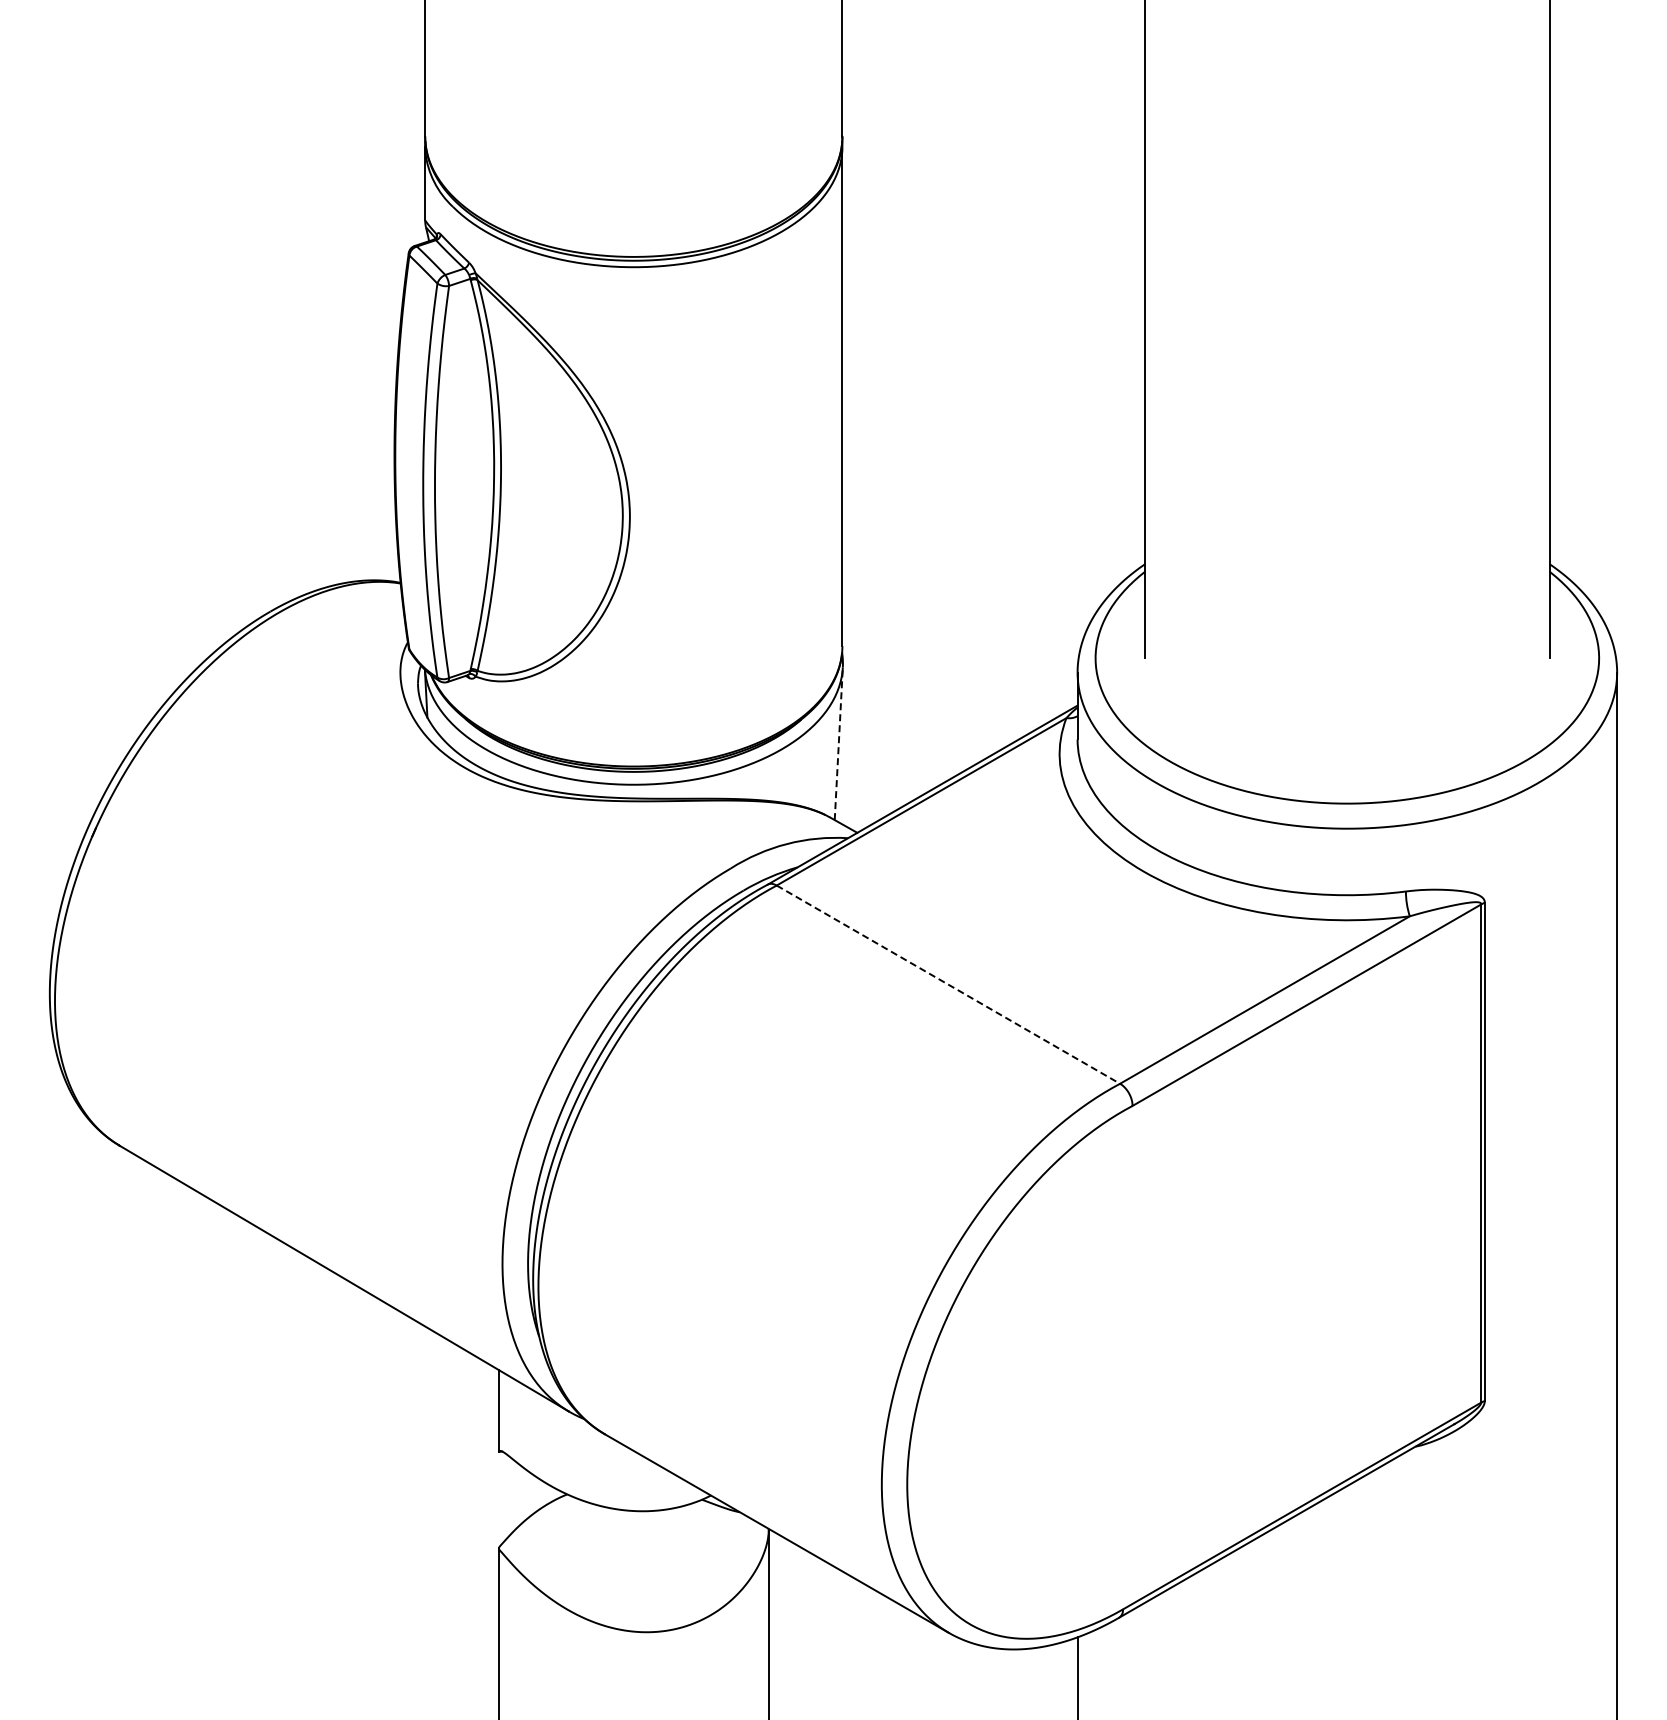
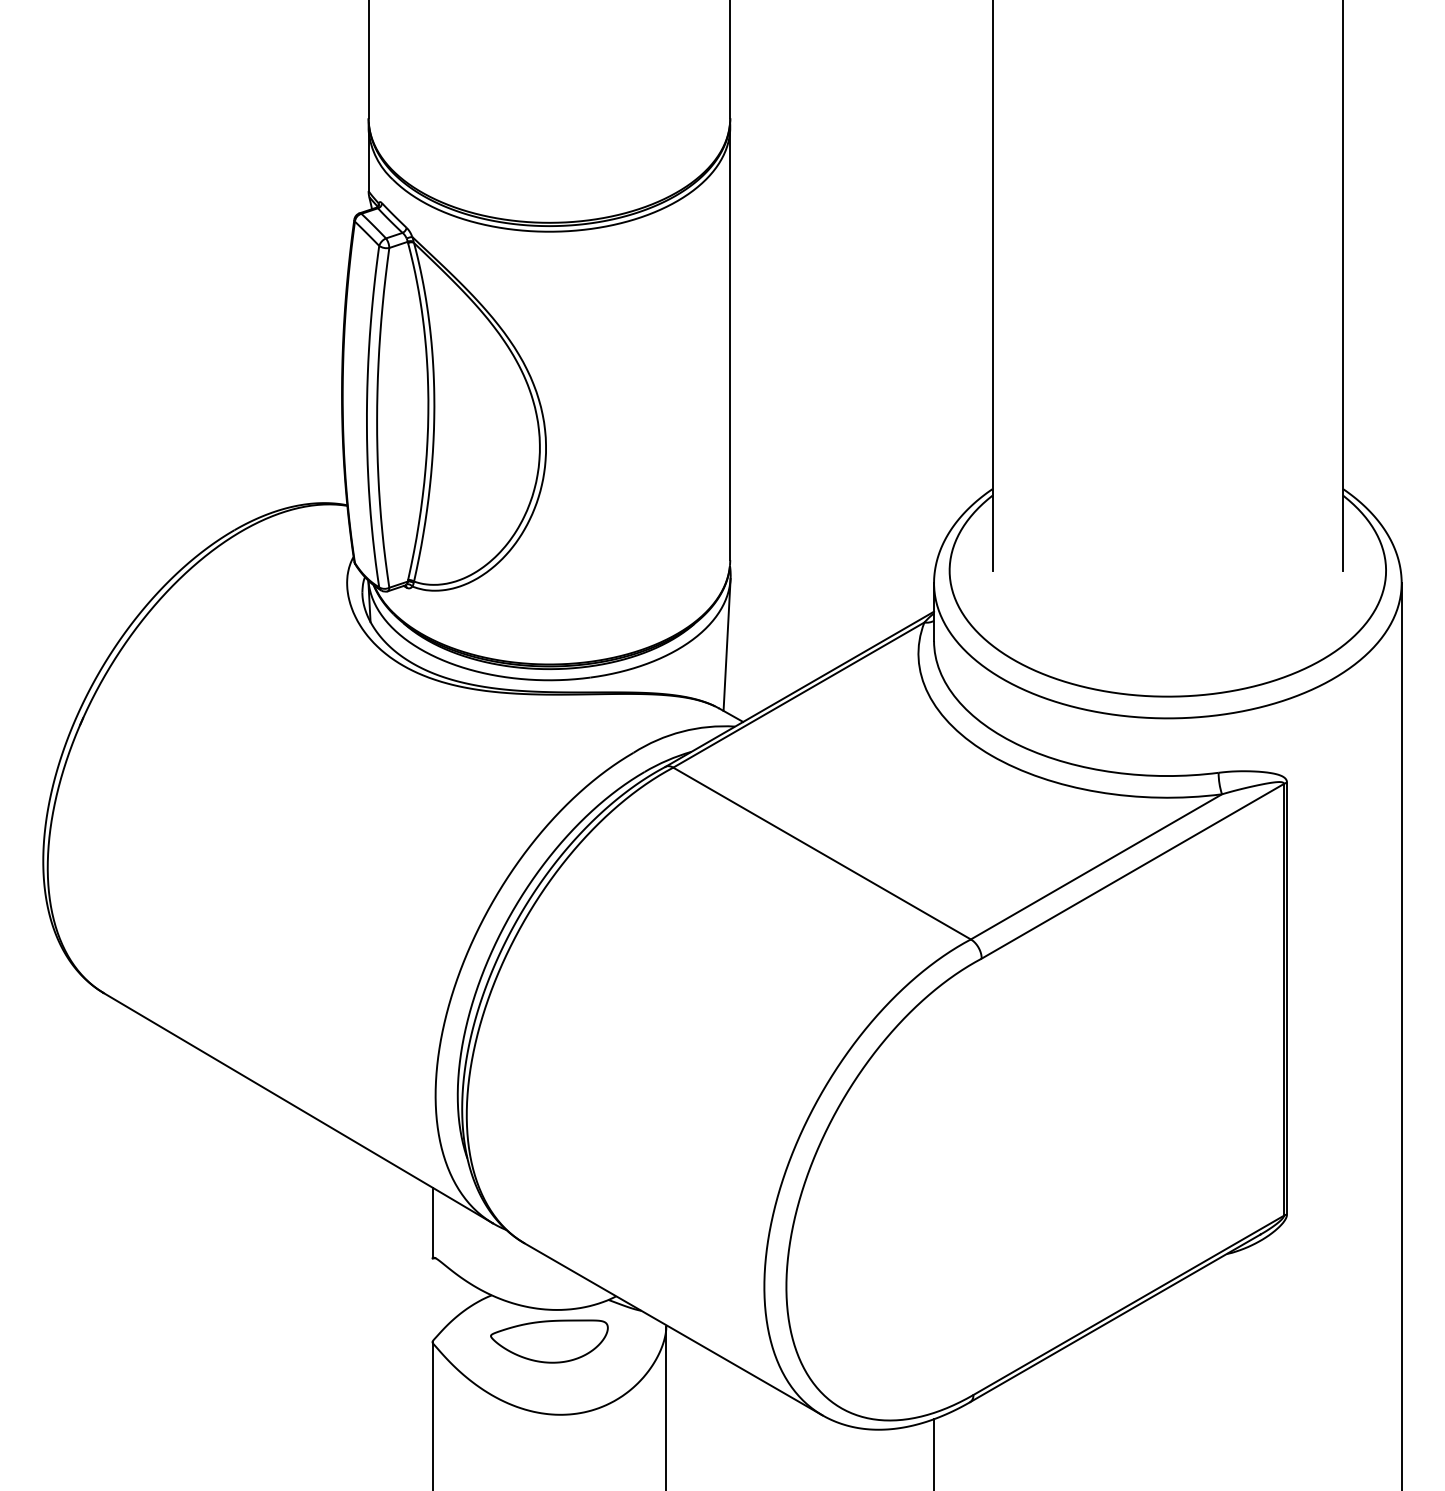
line: (838, 743) -> (726, 644), dashed -> solid
line: (948, 984) -> (822, 853), dashed -> solid
part: (633, 1547) -> (549, 1341), added

